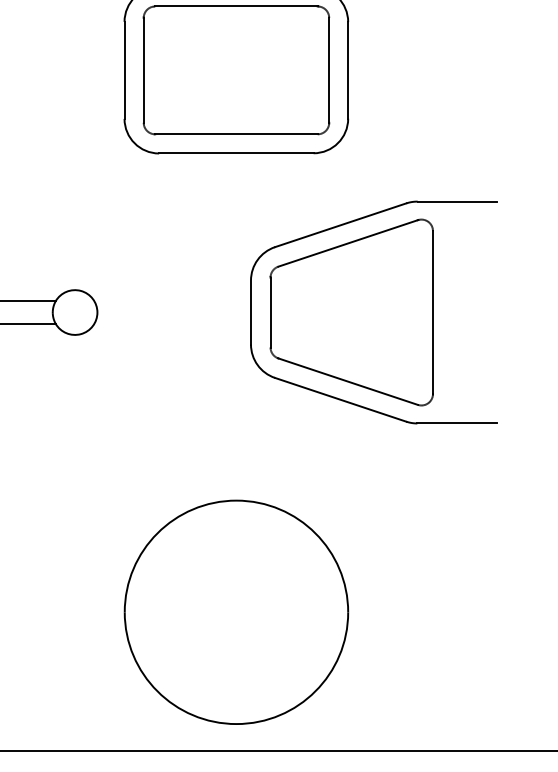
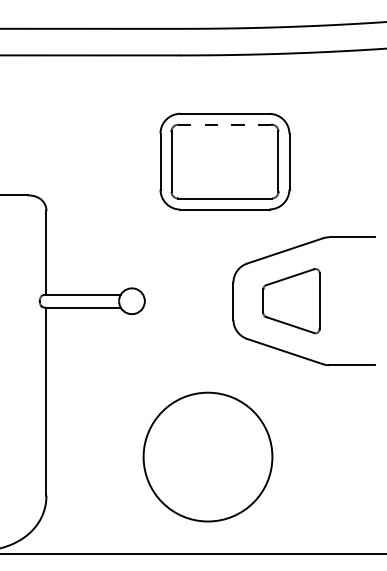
line: (237, 5) -> (225, 124), solid -> dashed
part: (351, 311) -> (291, 300), size x0.6
part: (235, 611) -> (207, 456), moved

